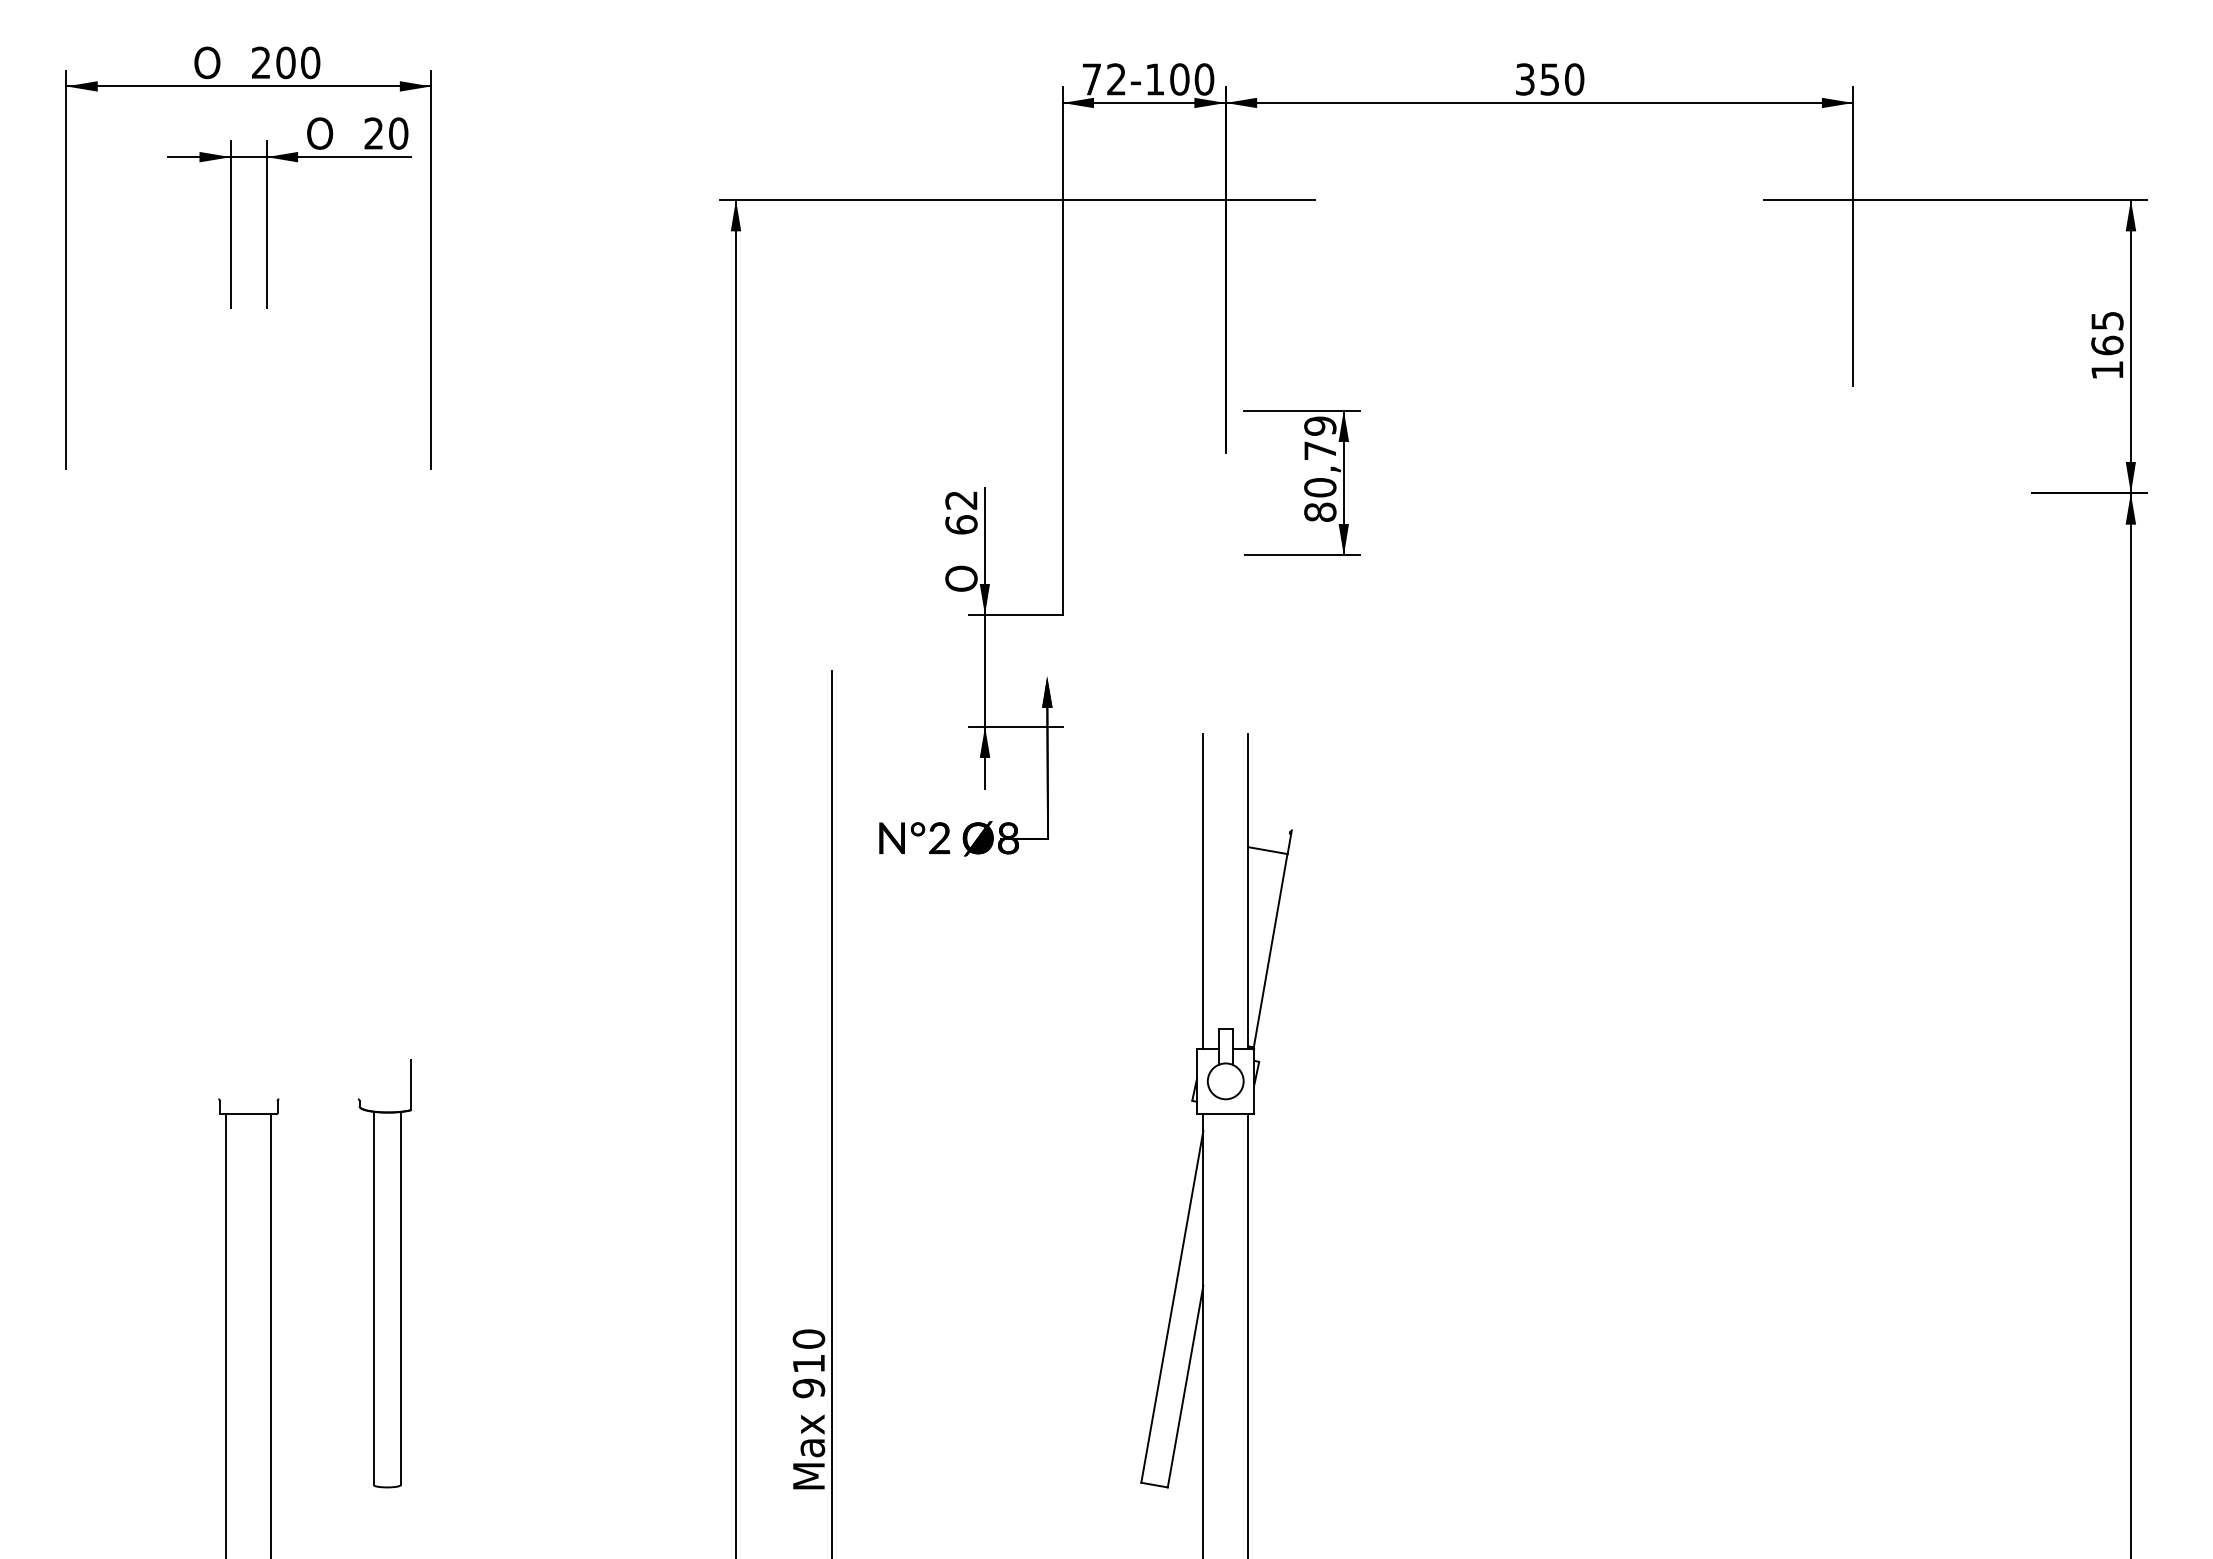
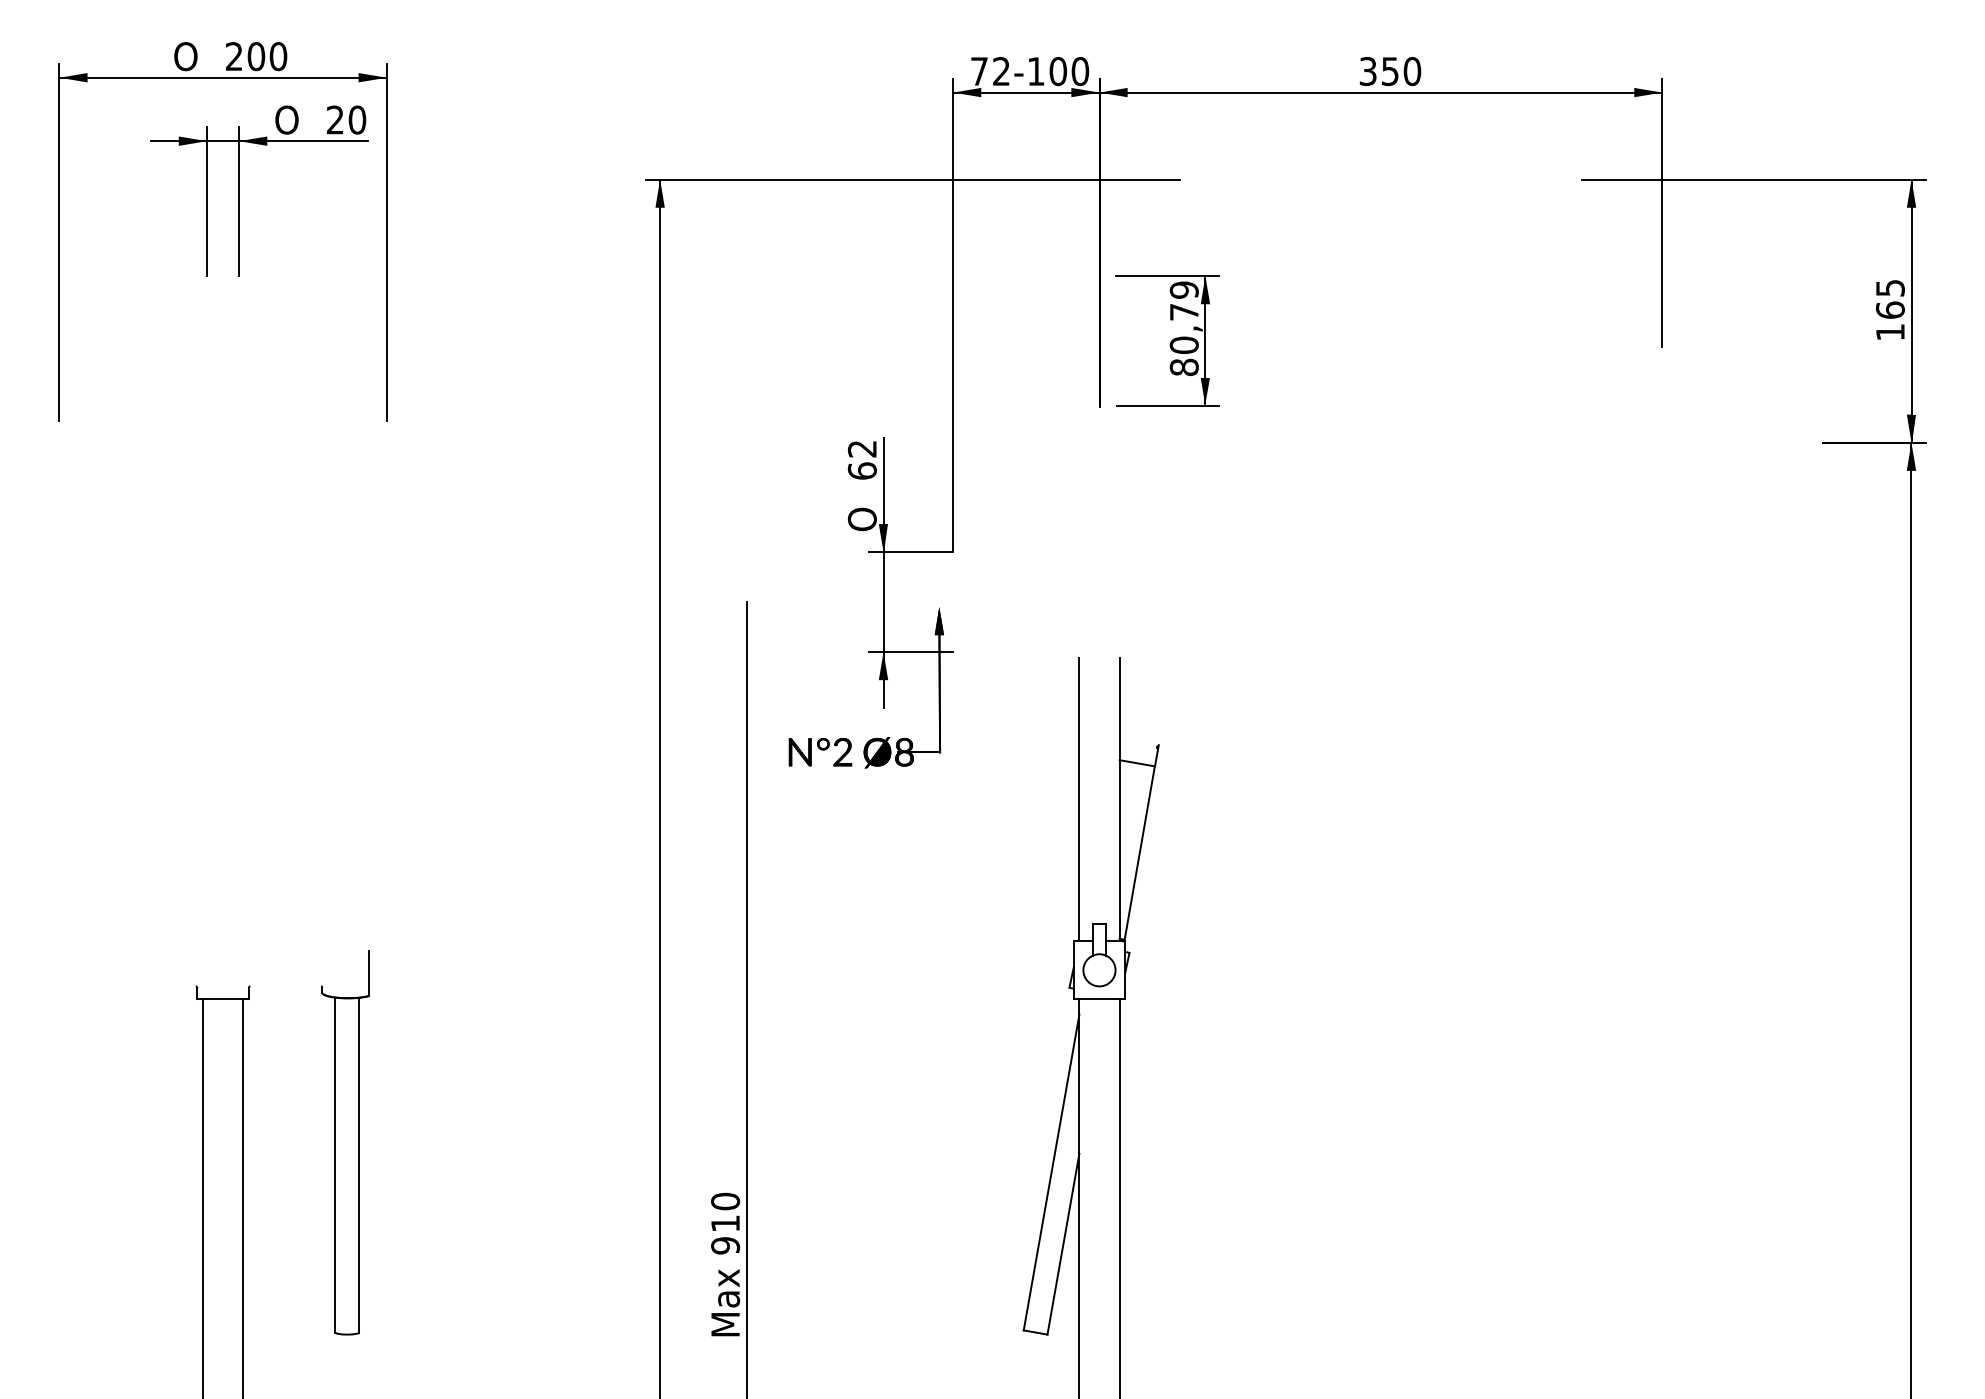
part: (1301, 482) -> (1167, 340), moved

